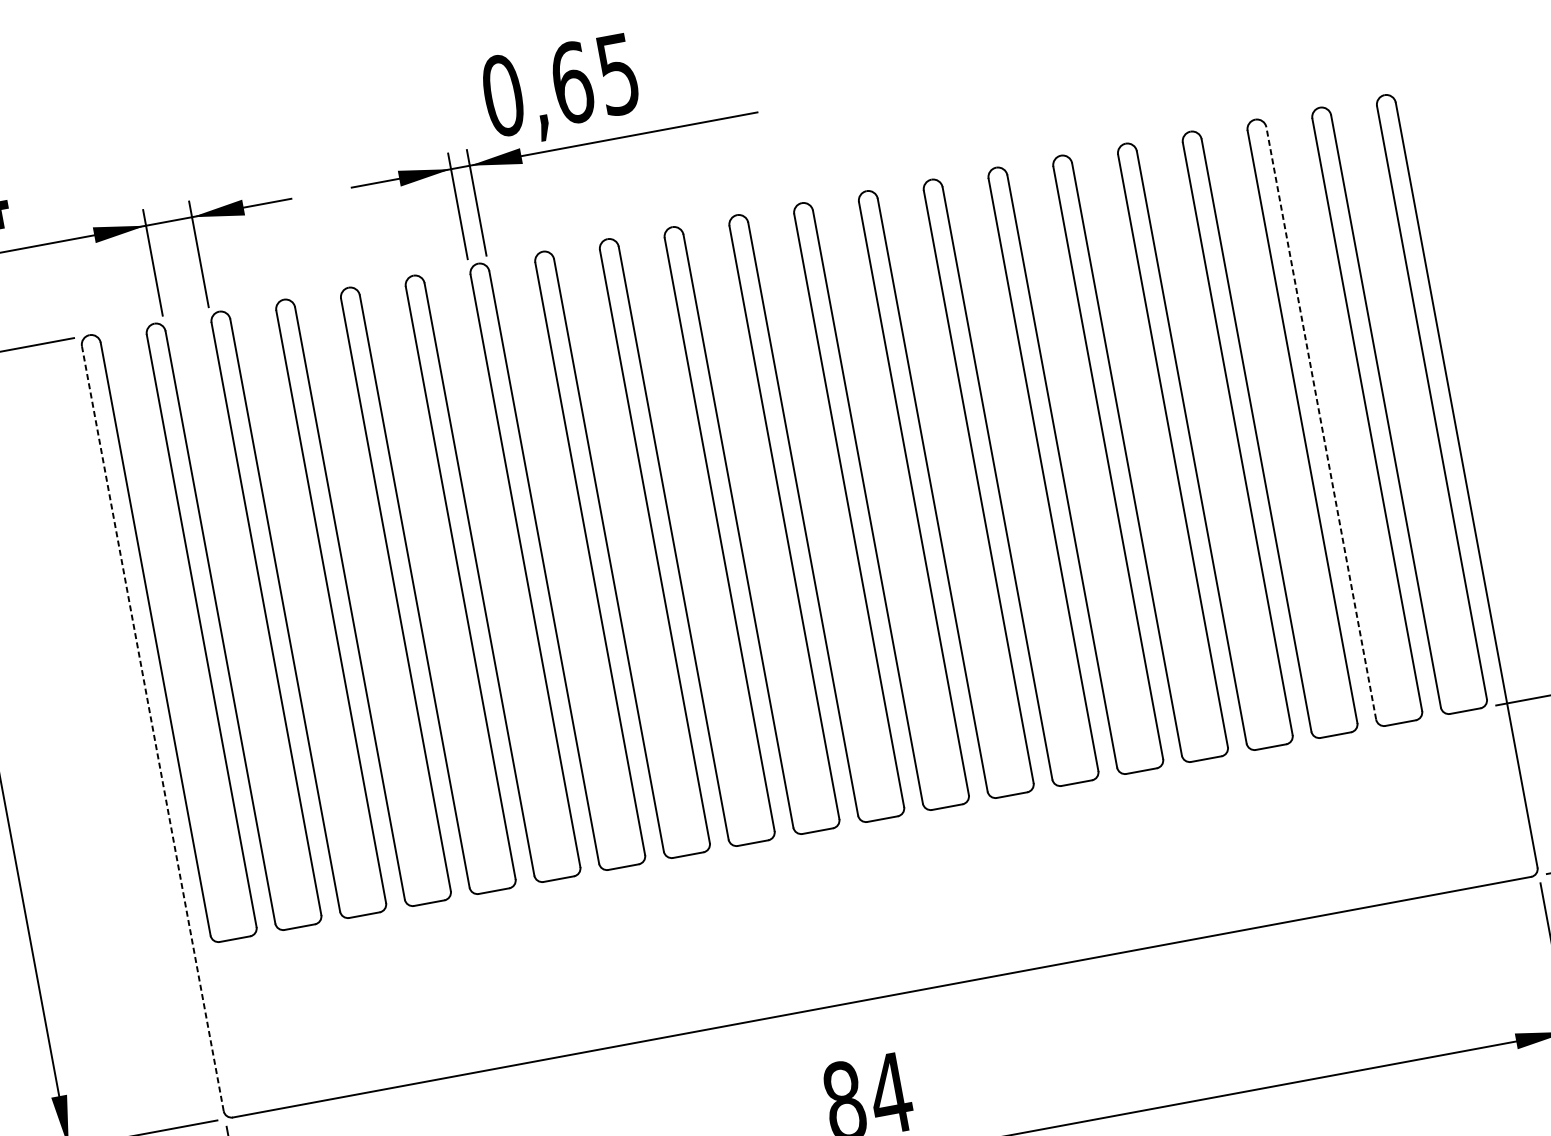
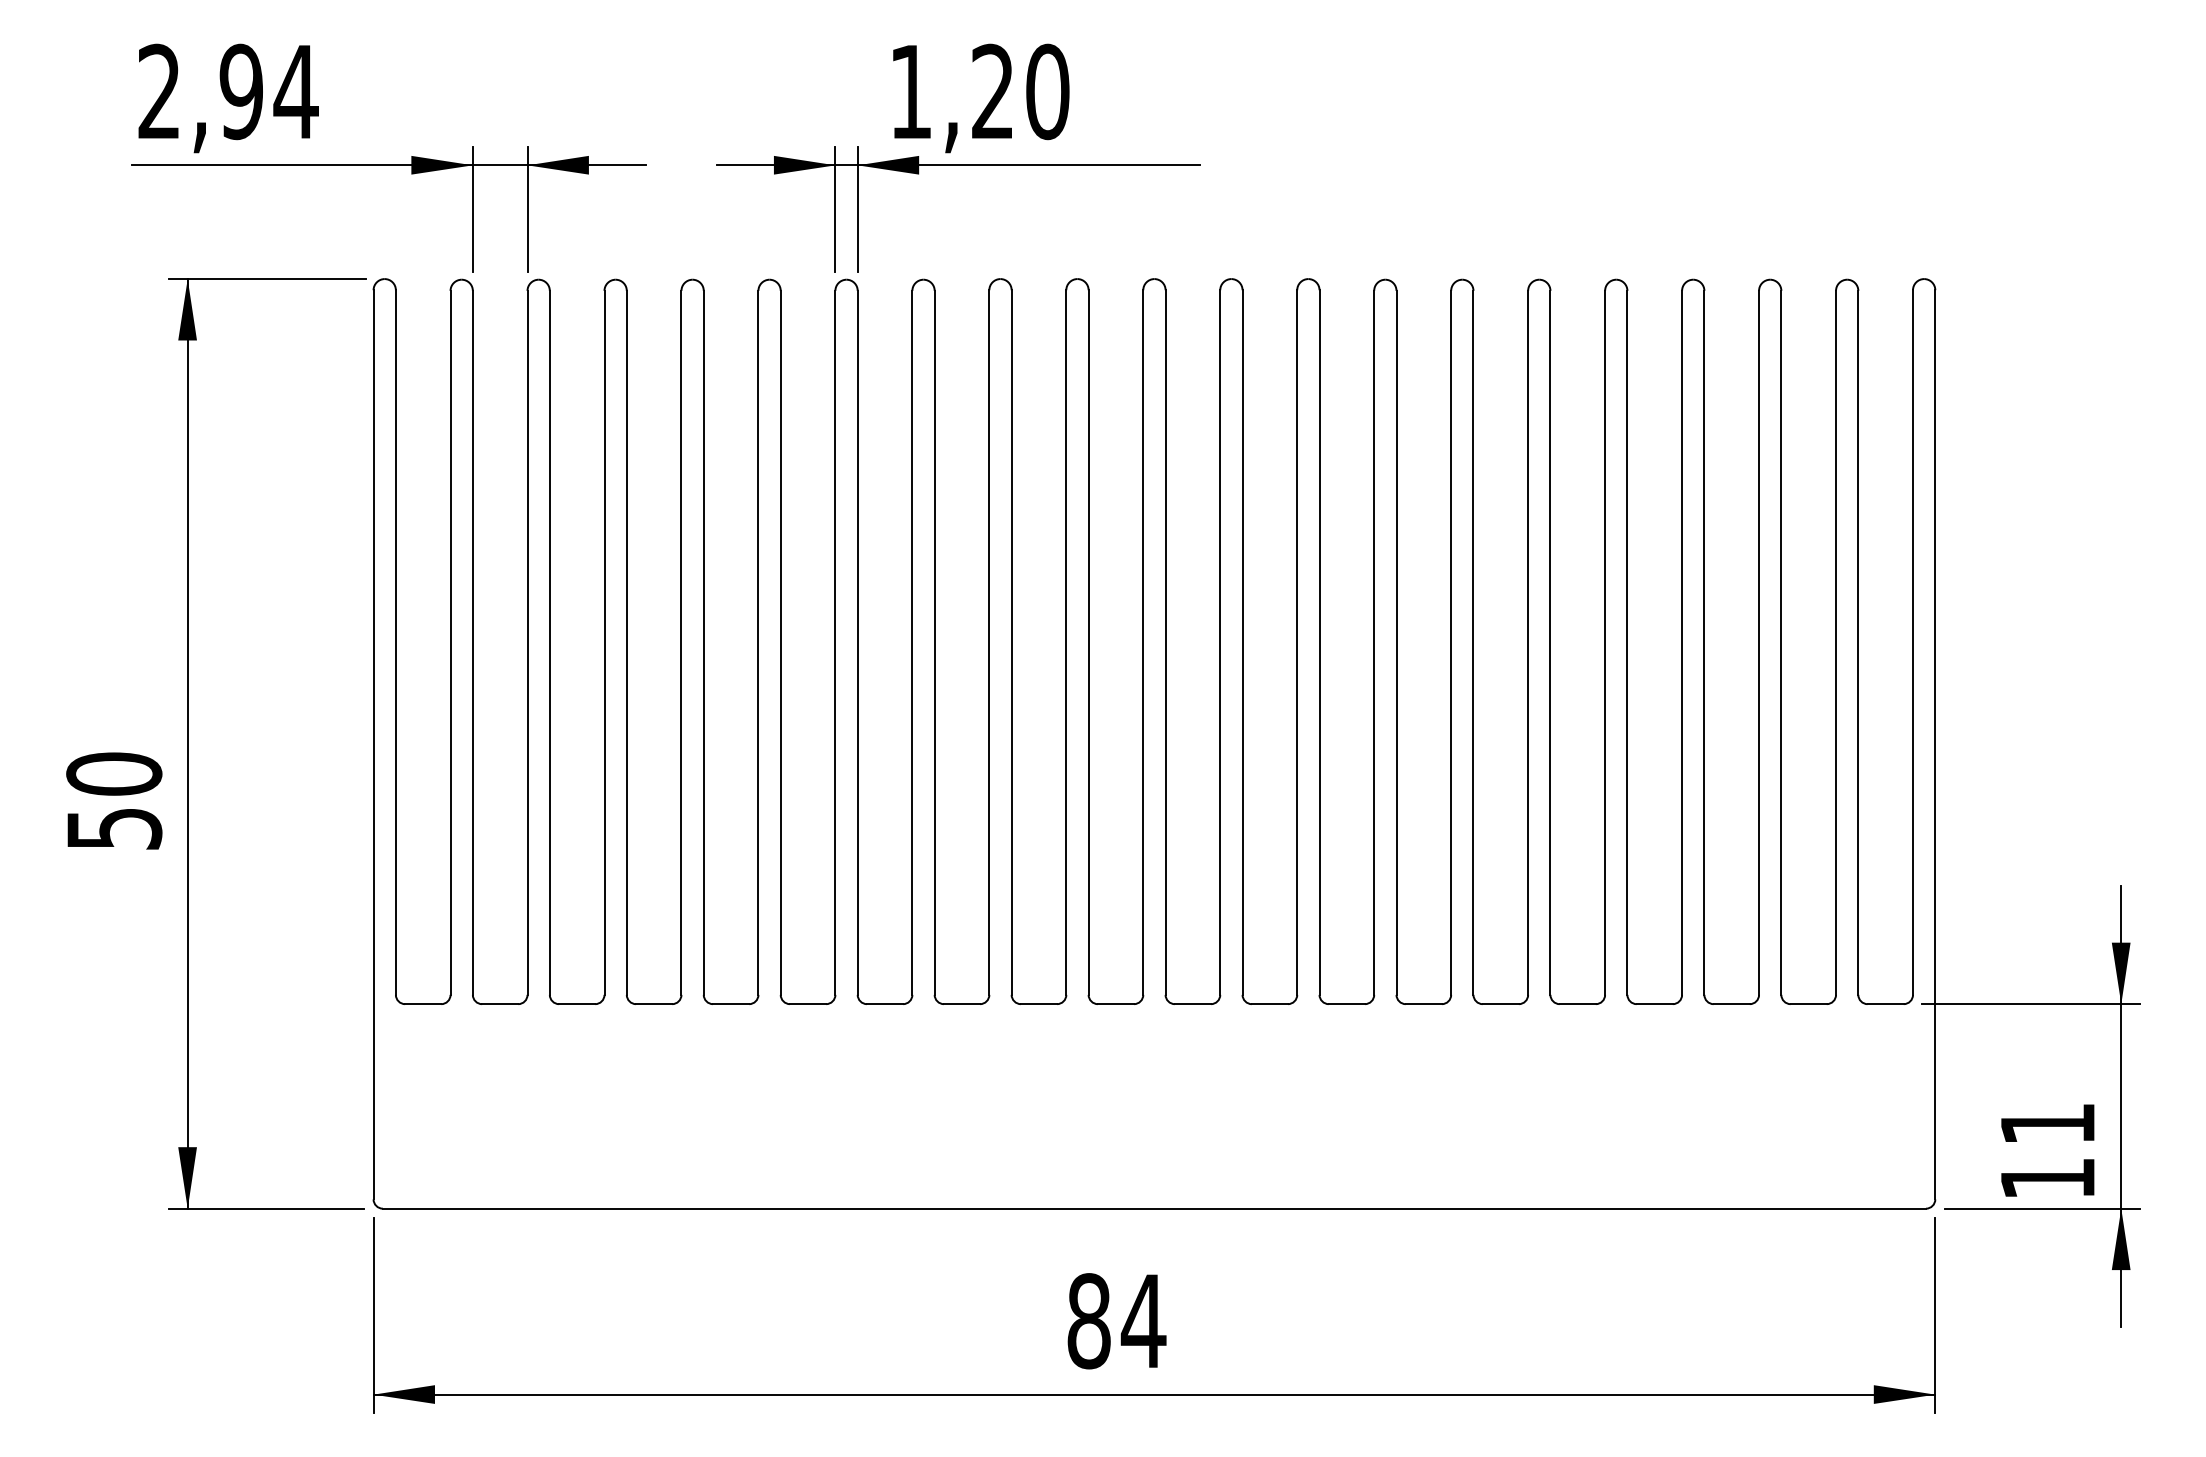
text: (560, 84) -> (979, 91), 0,65 -> 1,20
line: (1321, 423) -> (1781, 642), dashed -> solid
line: (152, 728) -> (373, 744), dashed -> solid

